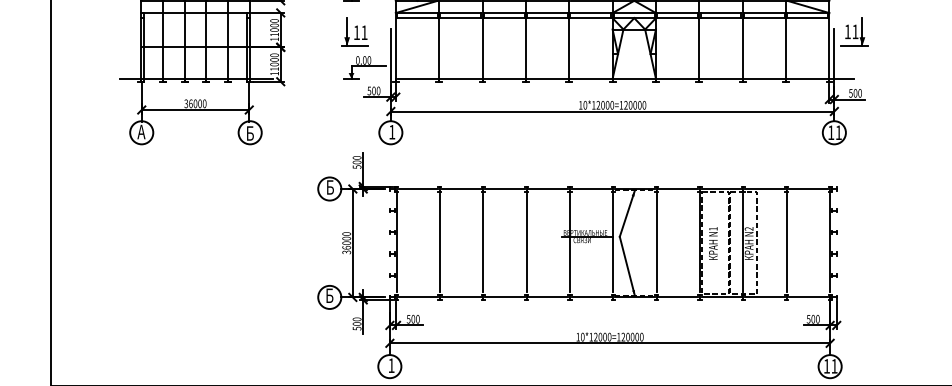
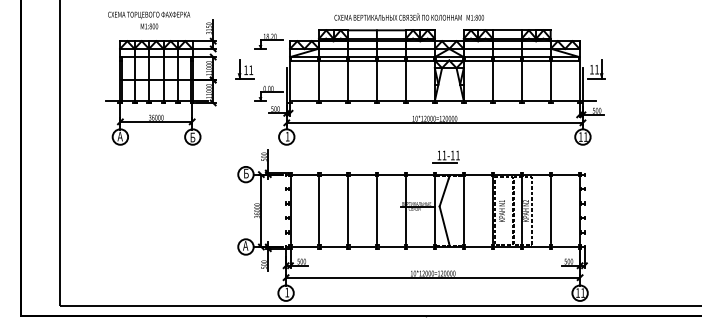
part: (354, 31) -> (244, 69), moved
part: (628, 161) -> (445, 156), added
text: (329, 295) -> (245, 245), Б -> А

